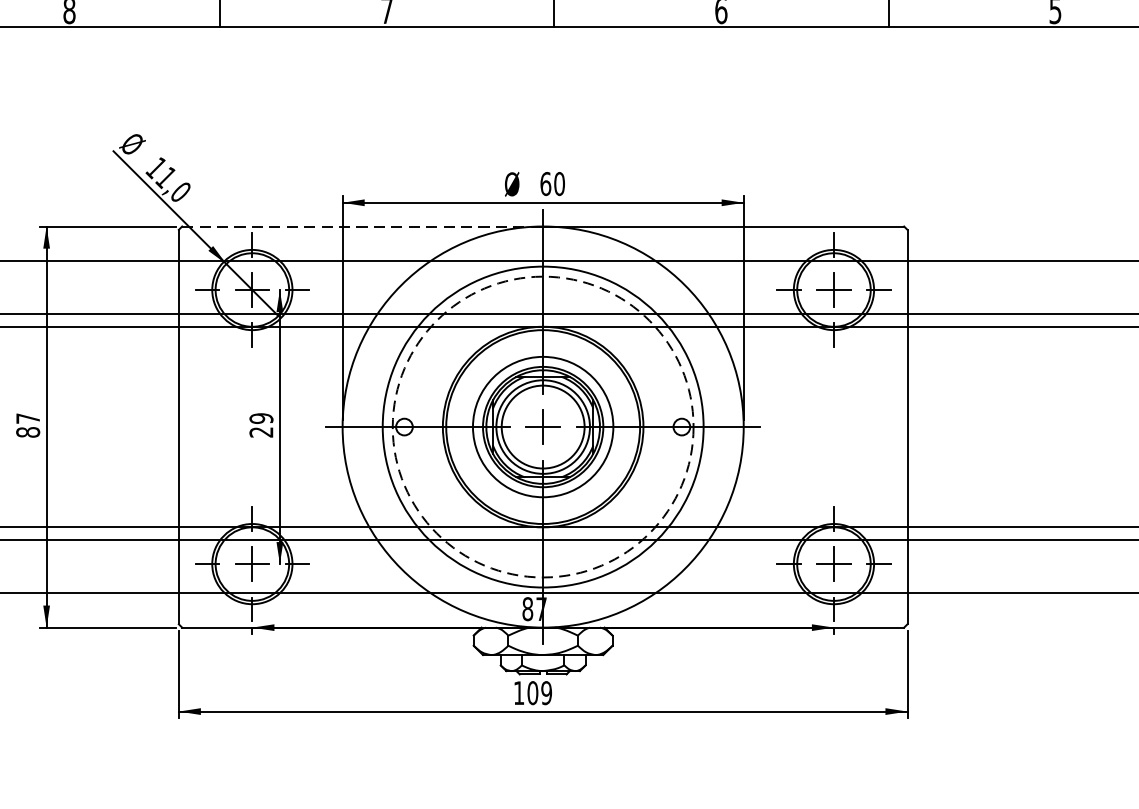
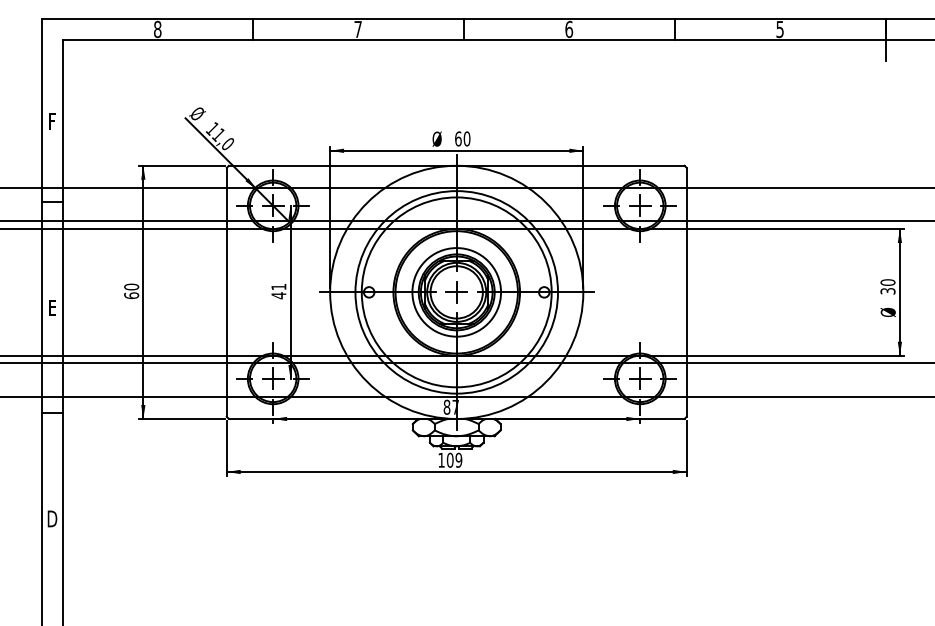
line: (362, 226) -> (342, 165), dashed -> solid
text: (27, 425) -> (131, 291), 87 -> 60
text: (260, 425) -> (278, 291), 29 -> 41
circle: (542, 427) -> (456, 292), dashed -> solid

